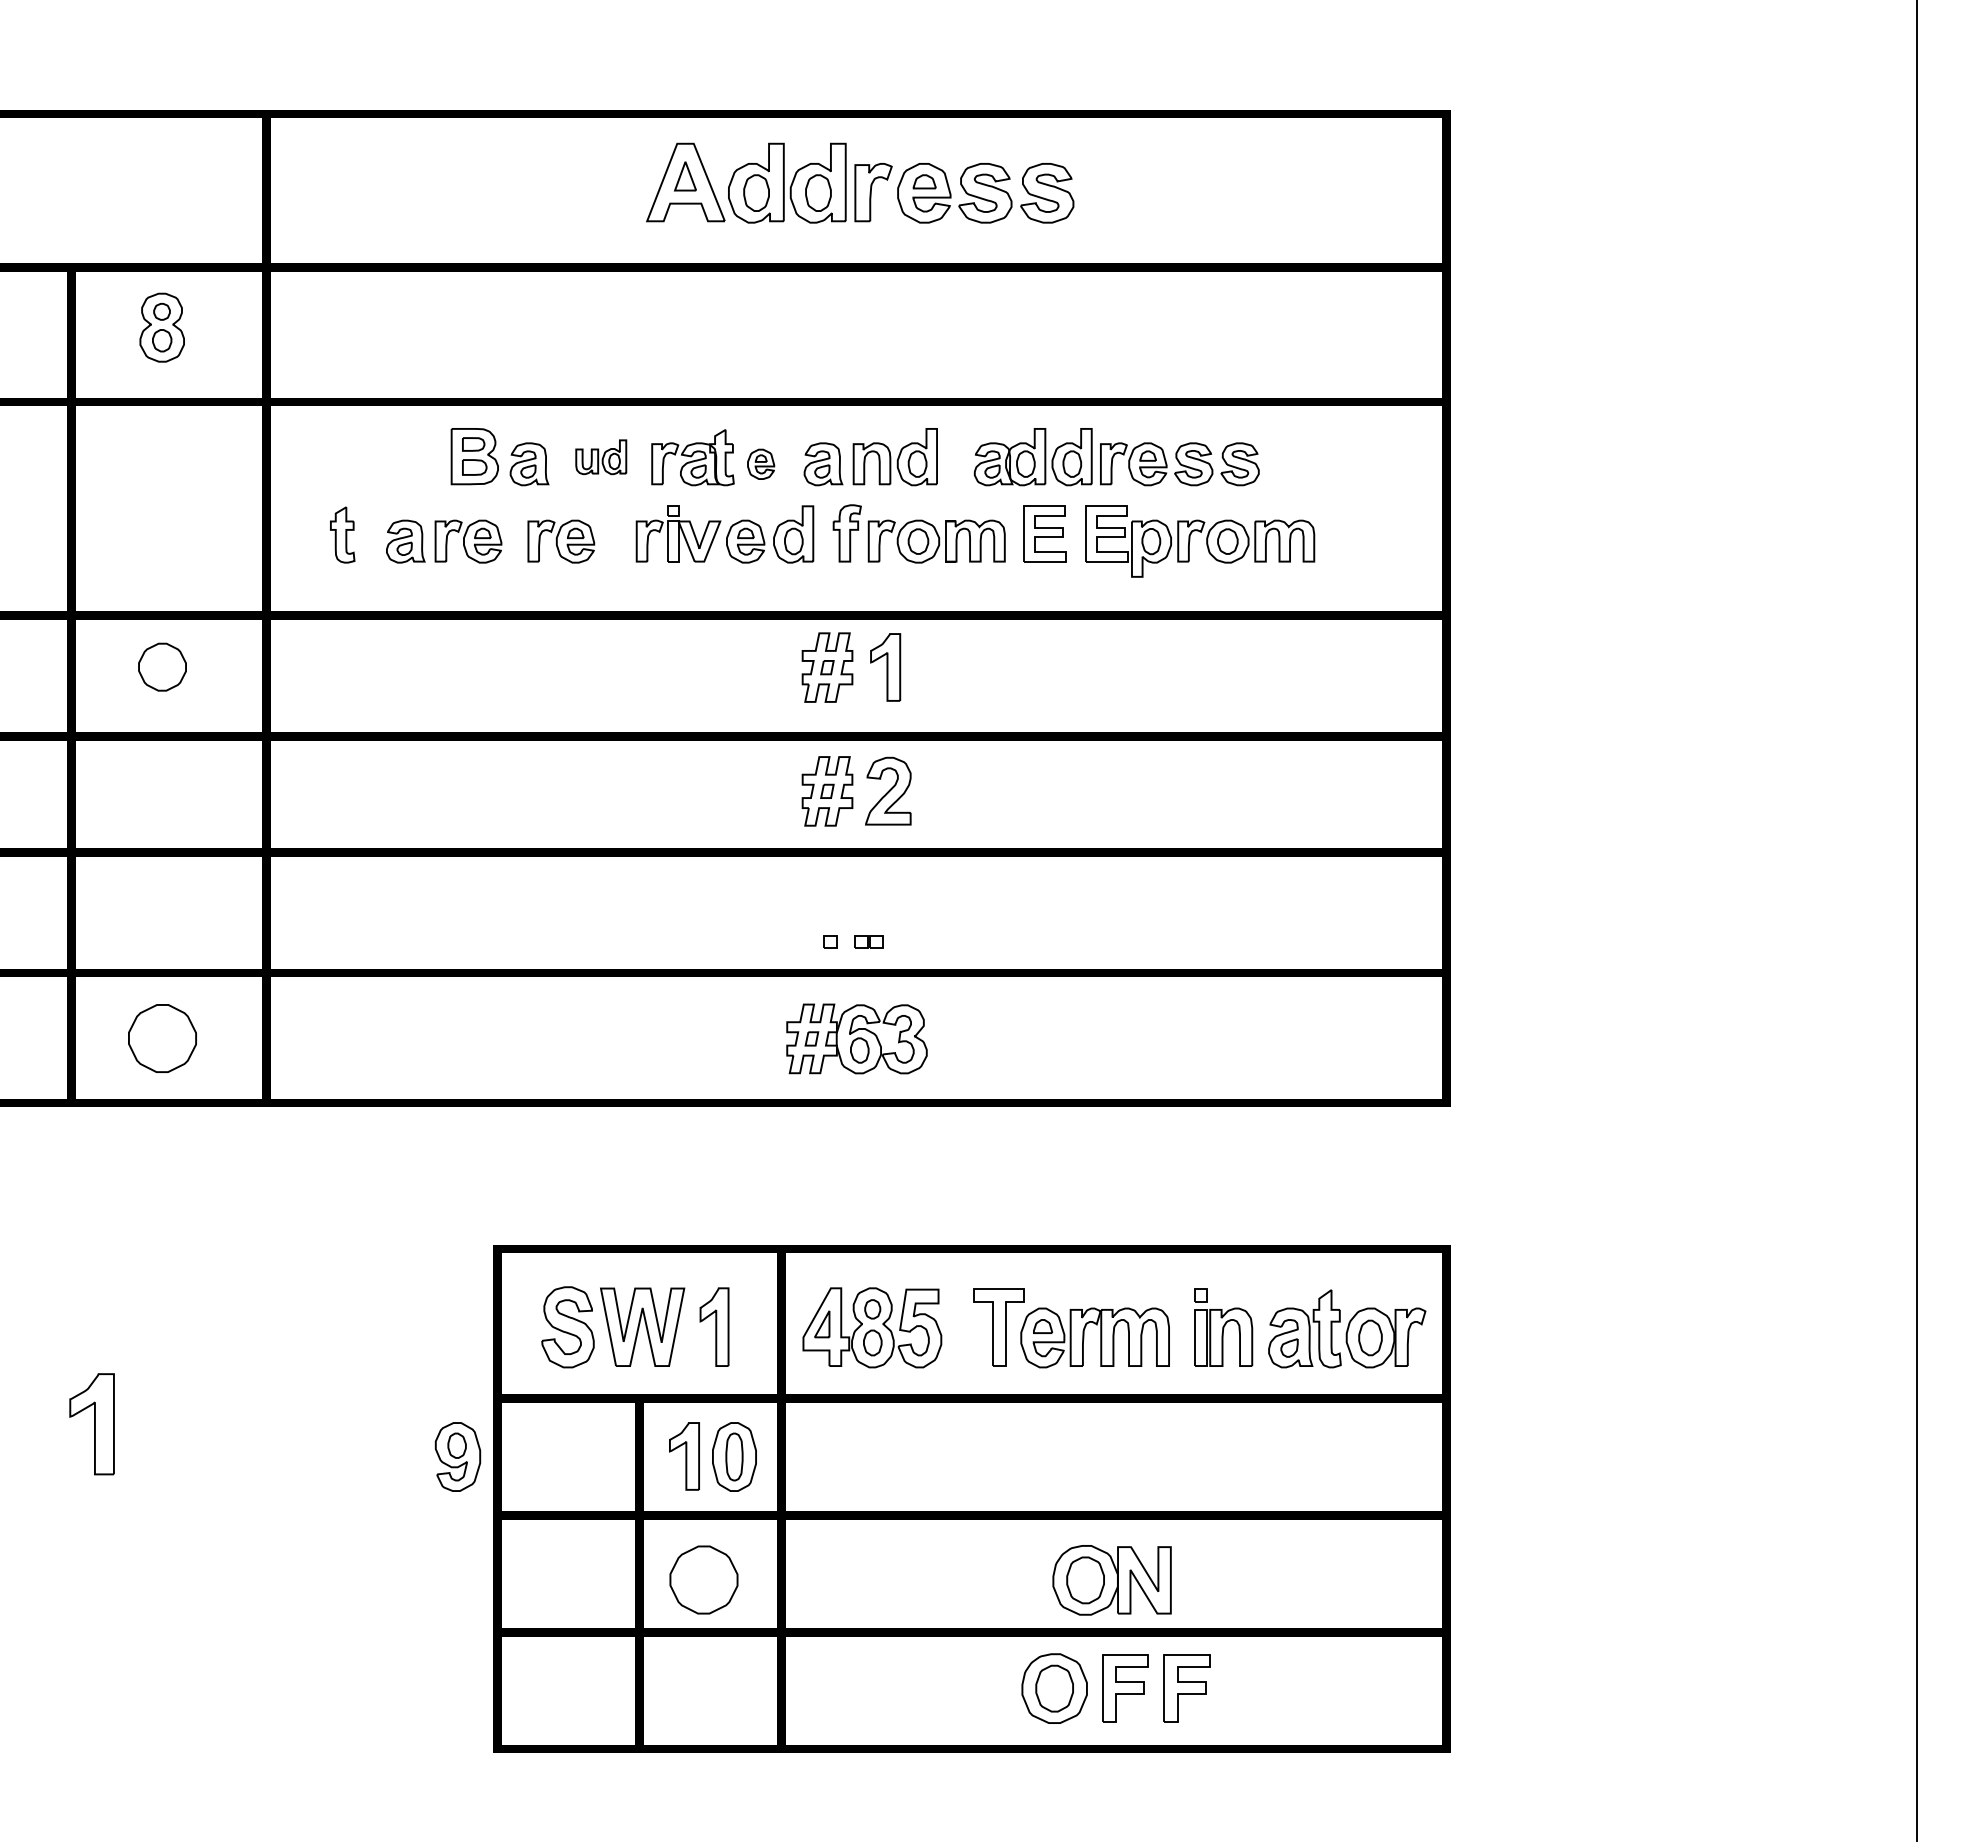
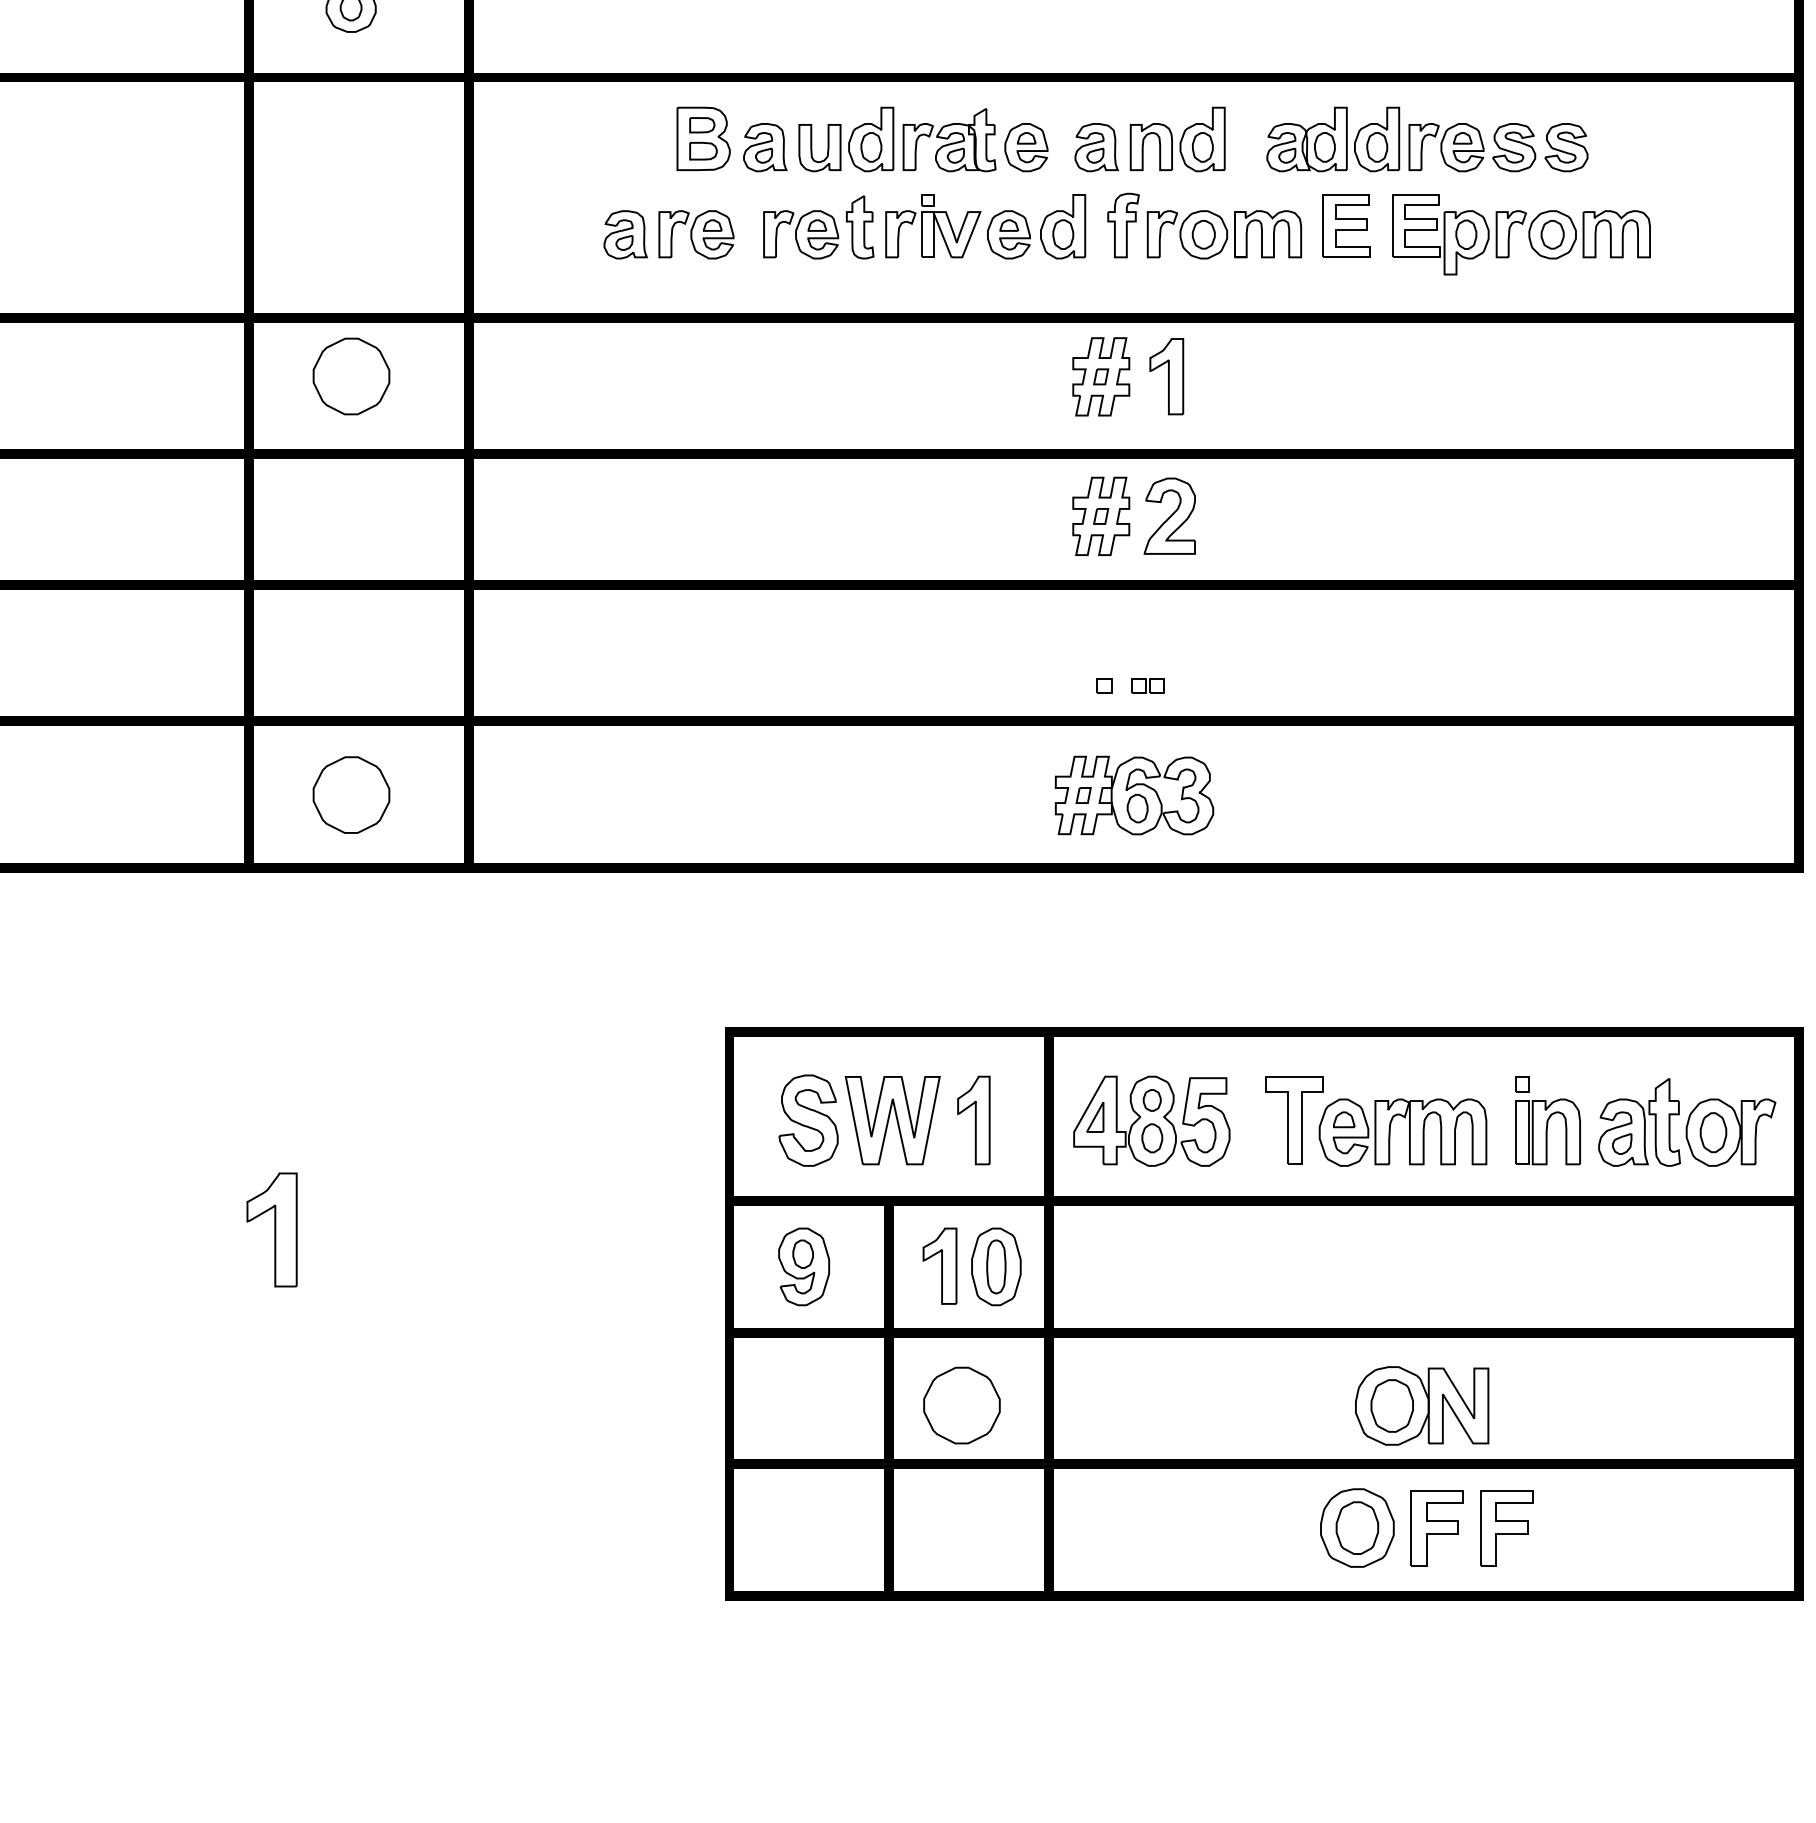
part: (600, 457) -> (845, 139), size x1.67
part: (760, 464) -> (1025, 147), size x1.43
part: (342, 534) -> (859, 226), moved
part: (162, 666) -> (351, 375), size x1.43
part: (457, 1456) -> (803, 1266), moved

